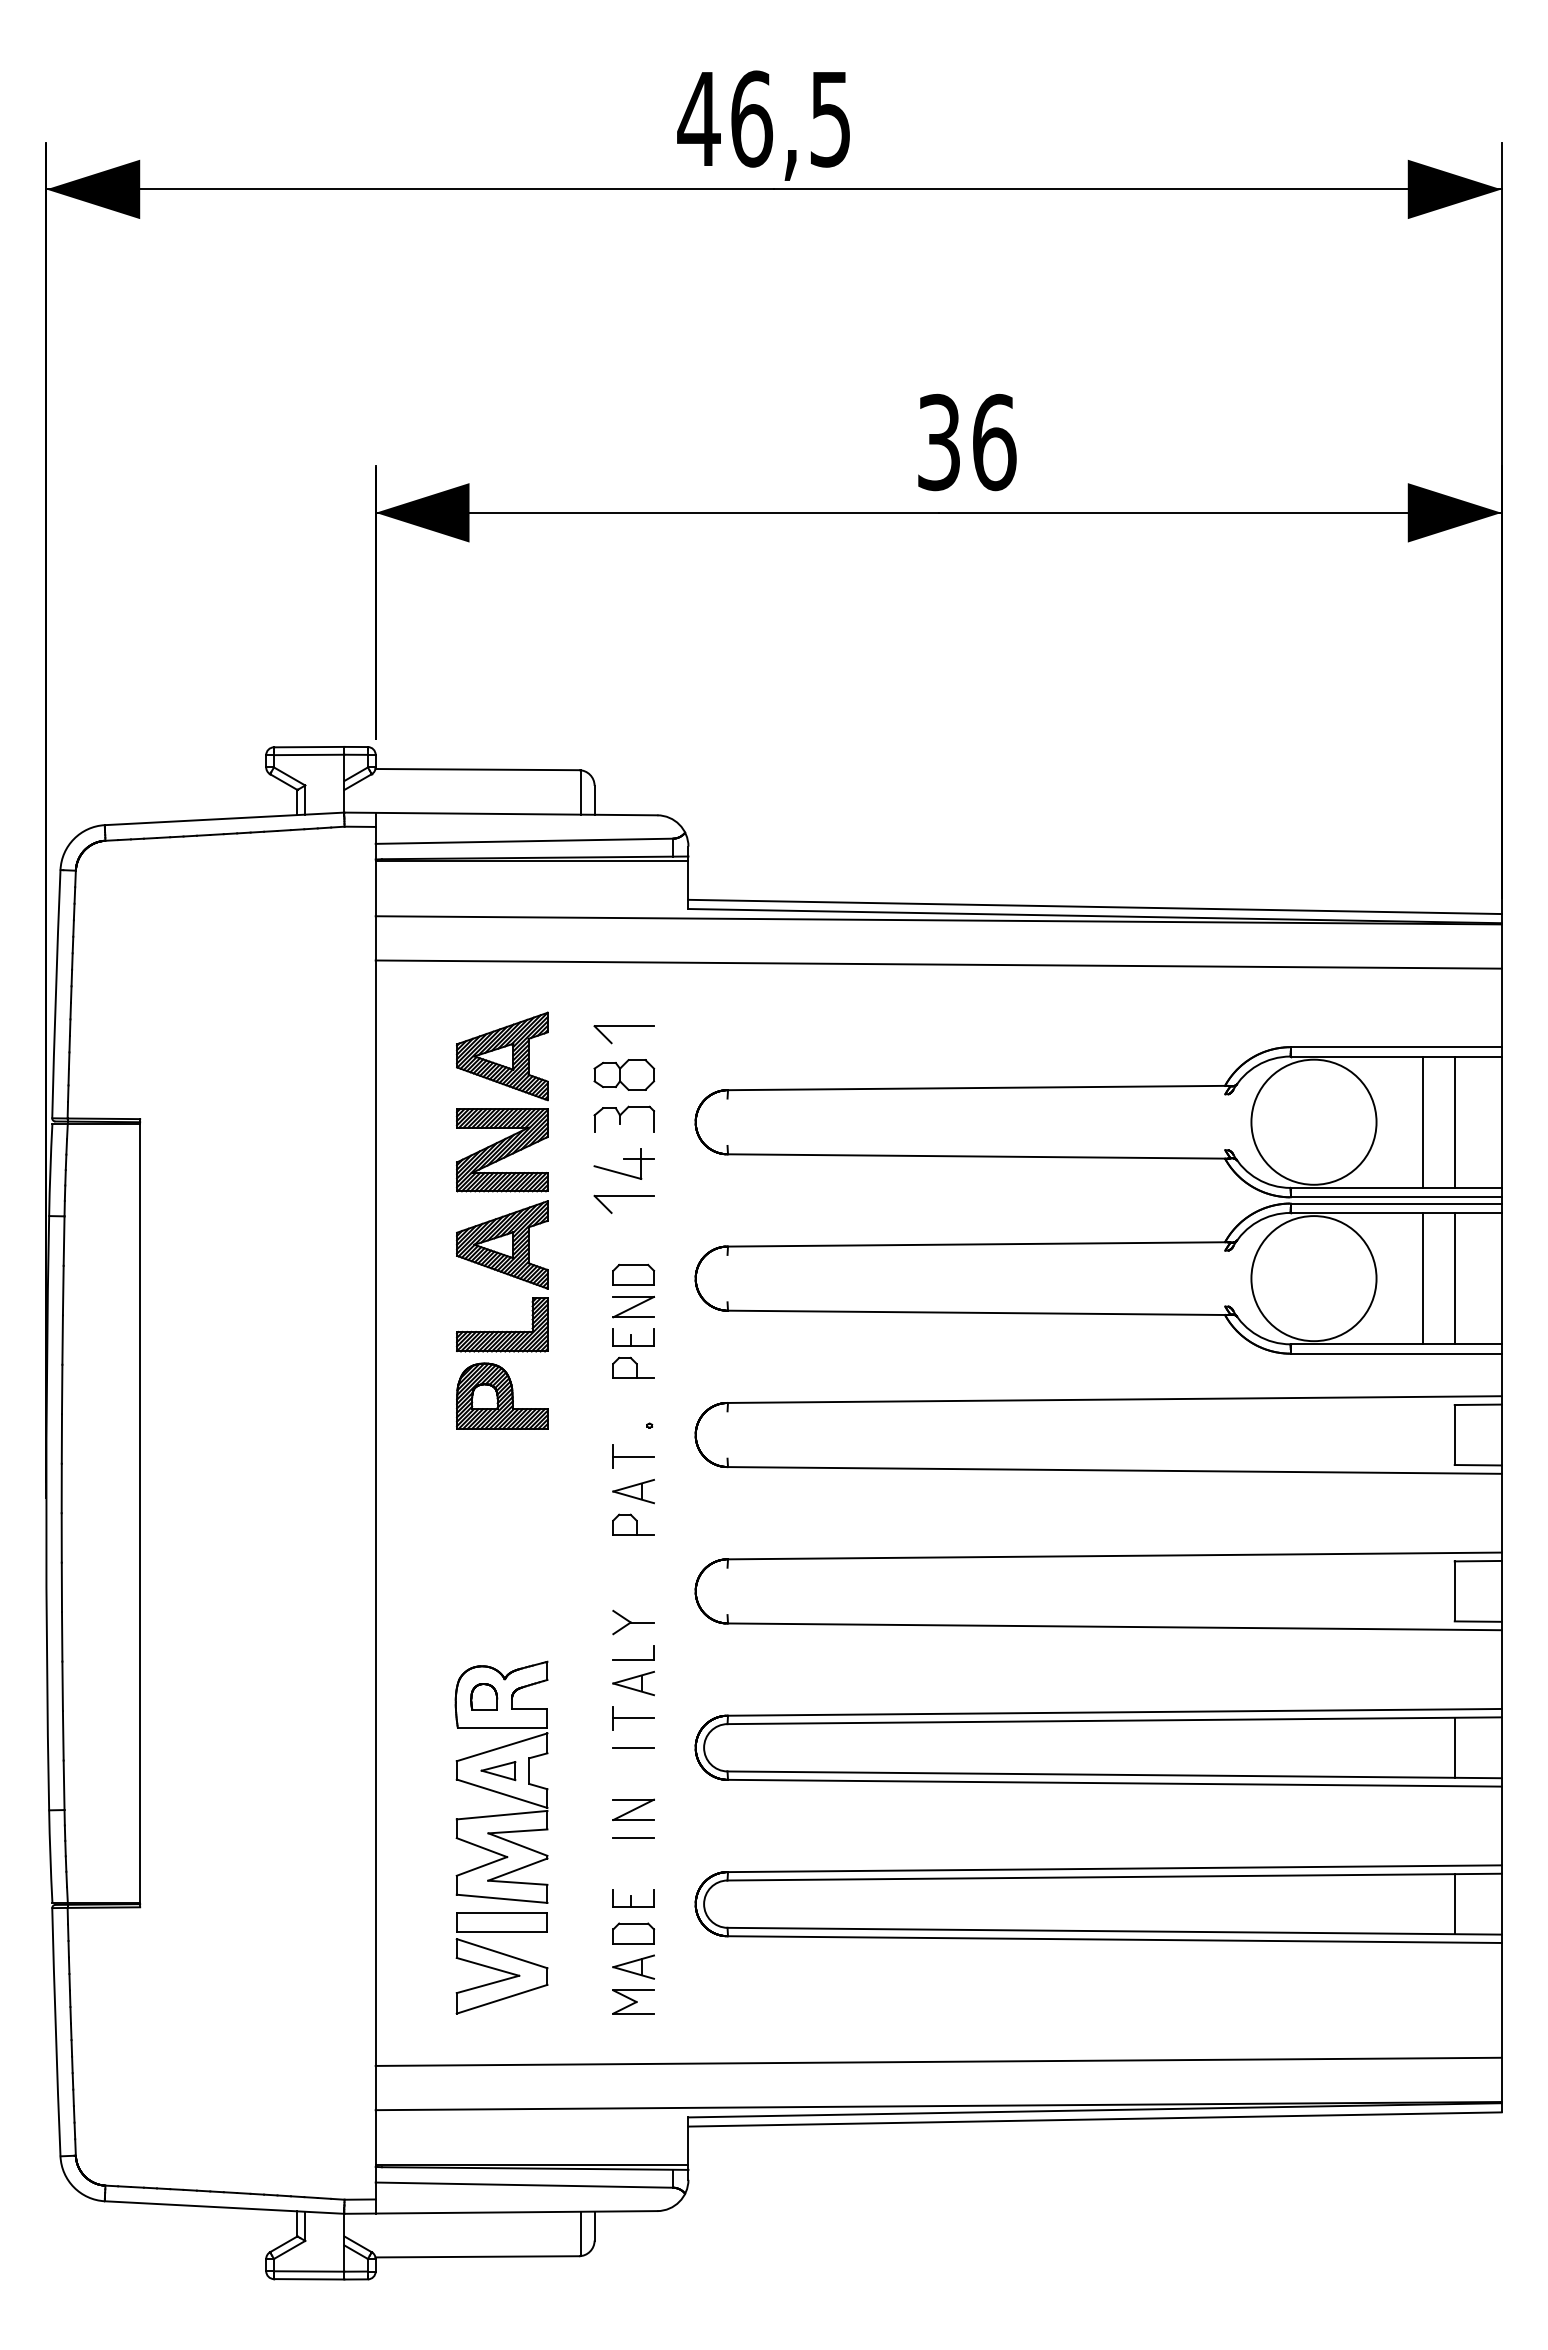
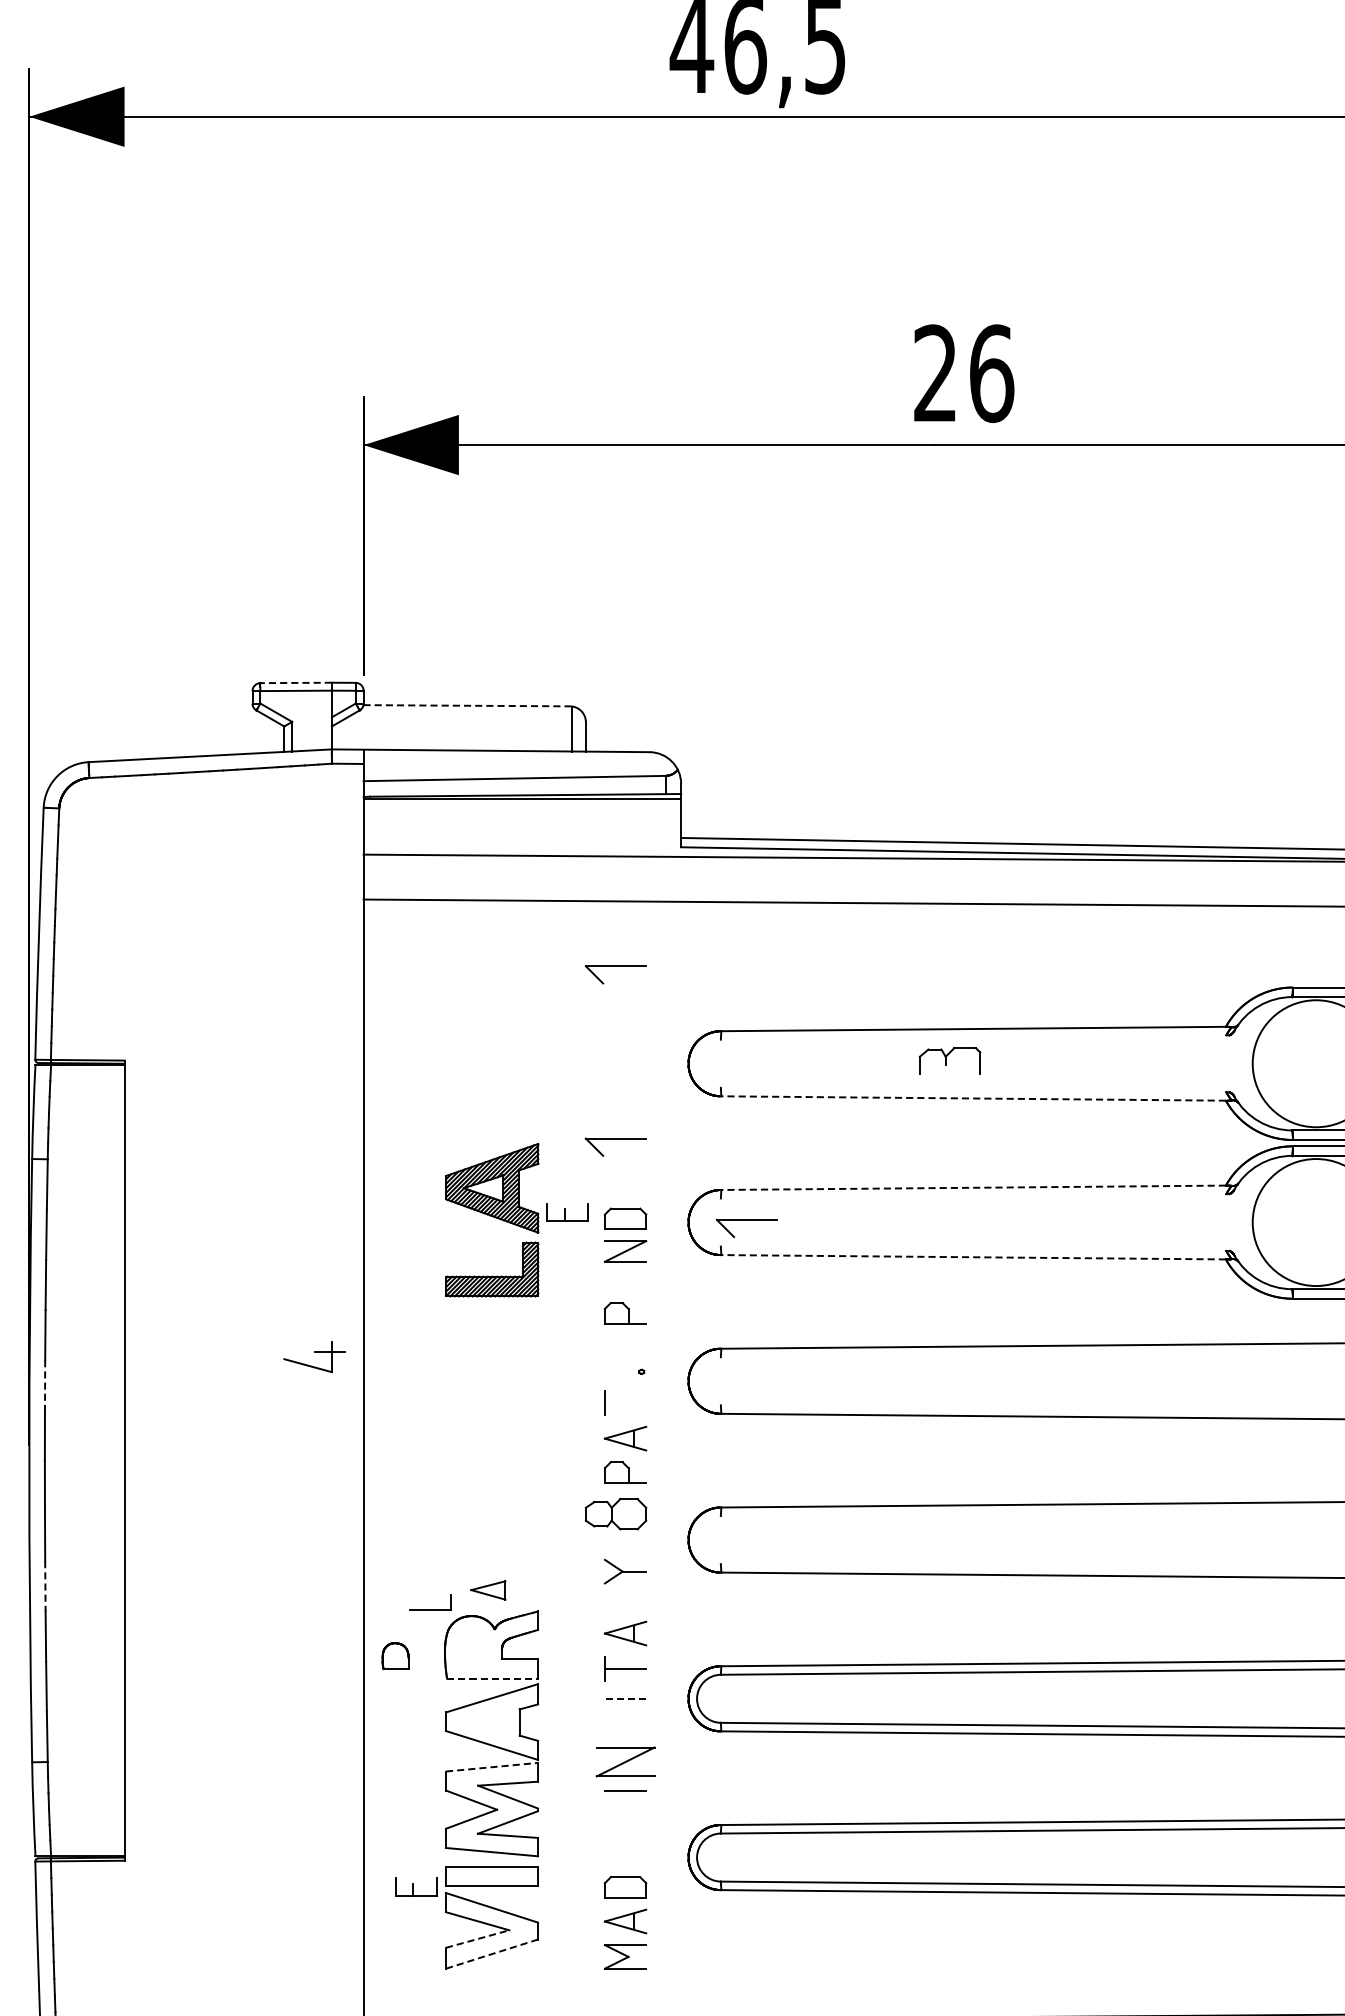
text: (938, 442) -> (935, 373), 36 -> 26
line: (308, 747) -> (295, 683), solid -> dashed
line: (477, 769) -> (467, 705), solid -> dashed
part: (624, 1074) -> (616, 1513), moved
part: (502, 1108) -> (492, 1049), removed
part: (623, 1118) -> (949, 1059), moved
line: (976, 1156) -> (973, 1098), solid -> dashed
part: (623, 1163) -> (313, 1356), moved
line: (976, 1244) -> (973, 1187), solid -> dashed
part: (752, 1276) -> (746, 1220), added
line: (976, 1312) -> (973, 1256), solid -> dashed
part: (633, 1337) -> (567, 1212), moved
part: (502, 1395) -> (492, 1341), removed
line: (61, 1438) -> (44, 1384), solid -> dashed
line: (633, 1456) -> (625, 1403), removed
line: (62, 1636) -> (45, 1585), solid -> dashed
part: (633, 1659) -> (430, 1609), moved
part: (484, 1696) -> (395, 1655), moved
line: (502, 1727) -> (492, 1678), solid -> dashed
line: (633, 1748) -> (625, 1699), solid -> dashed
part: (498, 1771) -> (488, 1590), moved
part: (633, 1809) -> (625, 1761), size x1.4
line: (502, 1815) -> (492, 1767), solid -> dashed
part: (633, 1898) -> (416, 1887), moved
line: (488, 1984) -> (478, 1939), solid -> dashed
line: (502, 1999) -> (492, 1954), solid -> dashed

